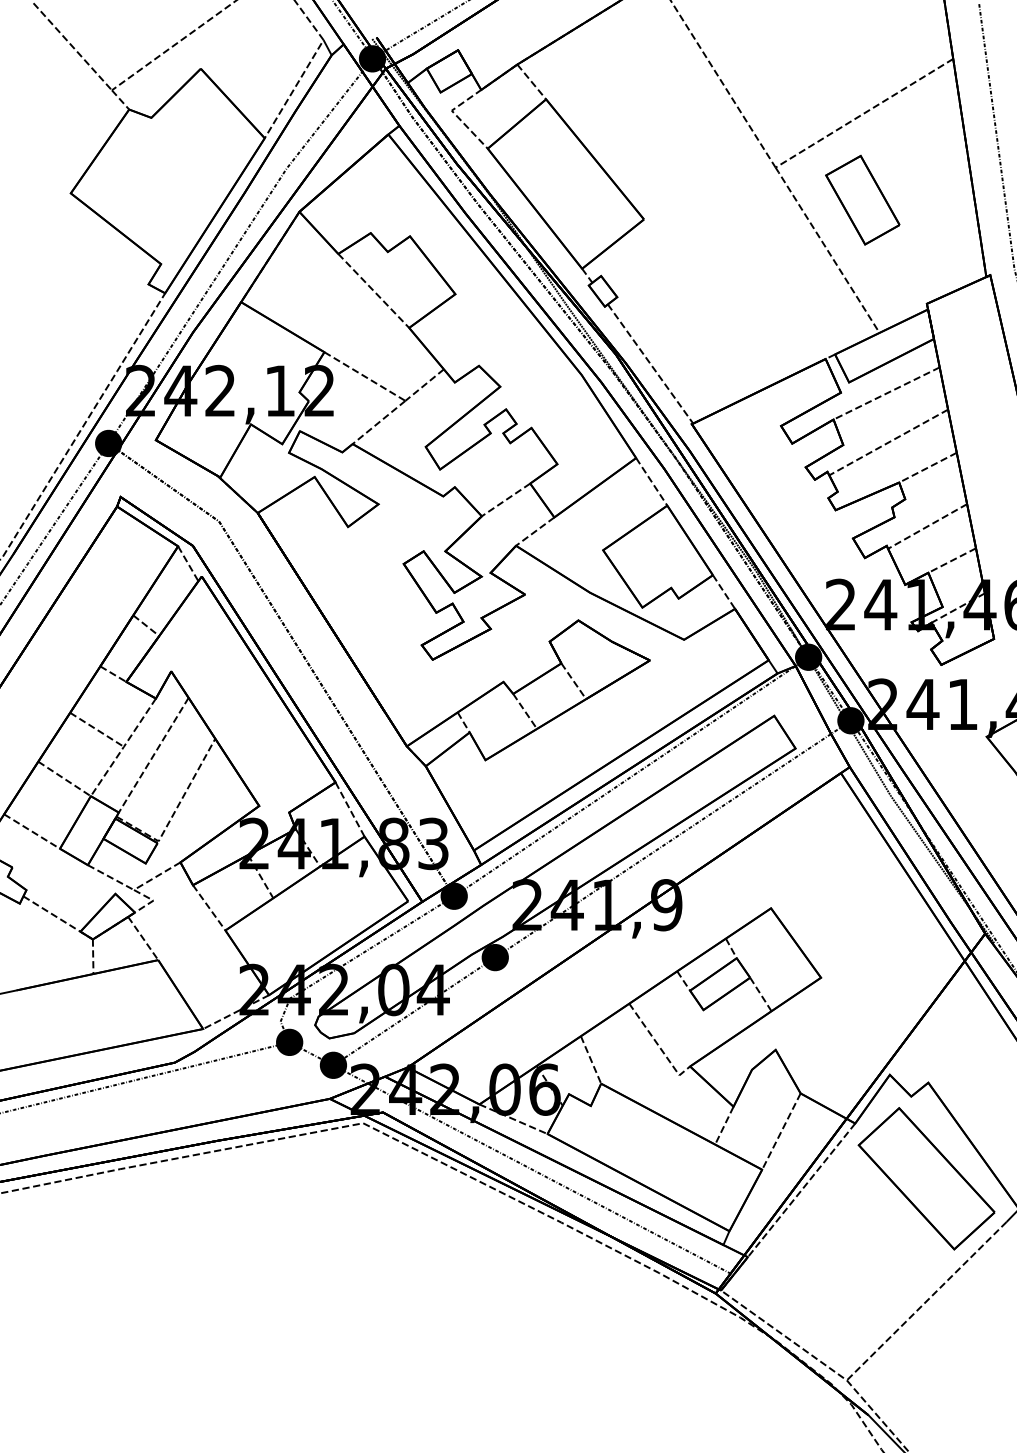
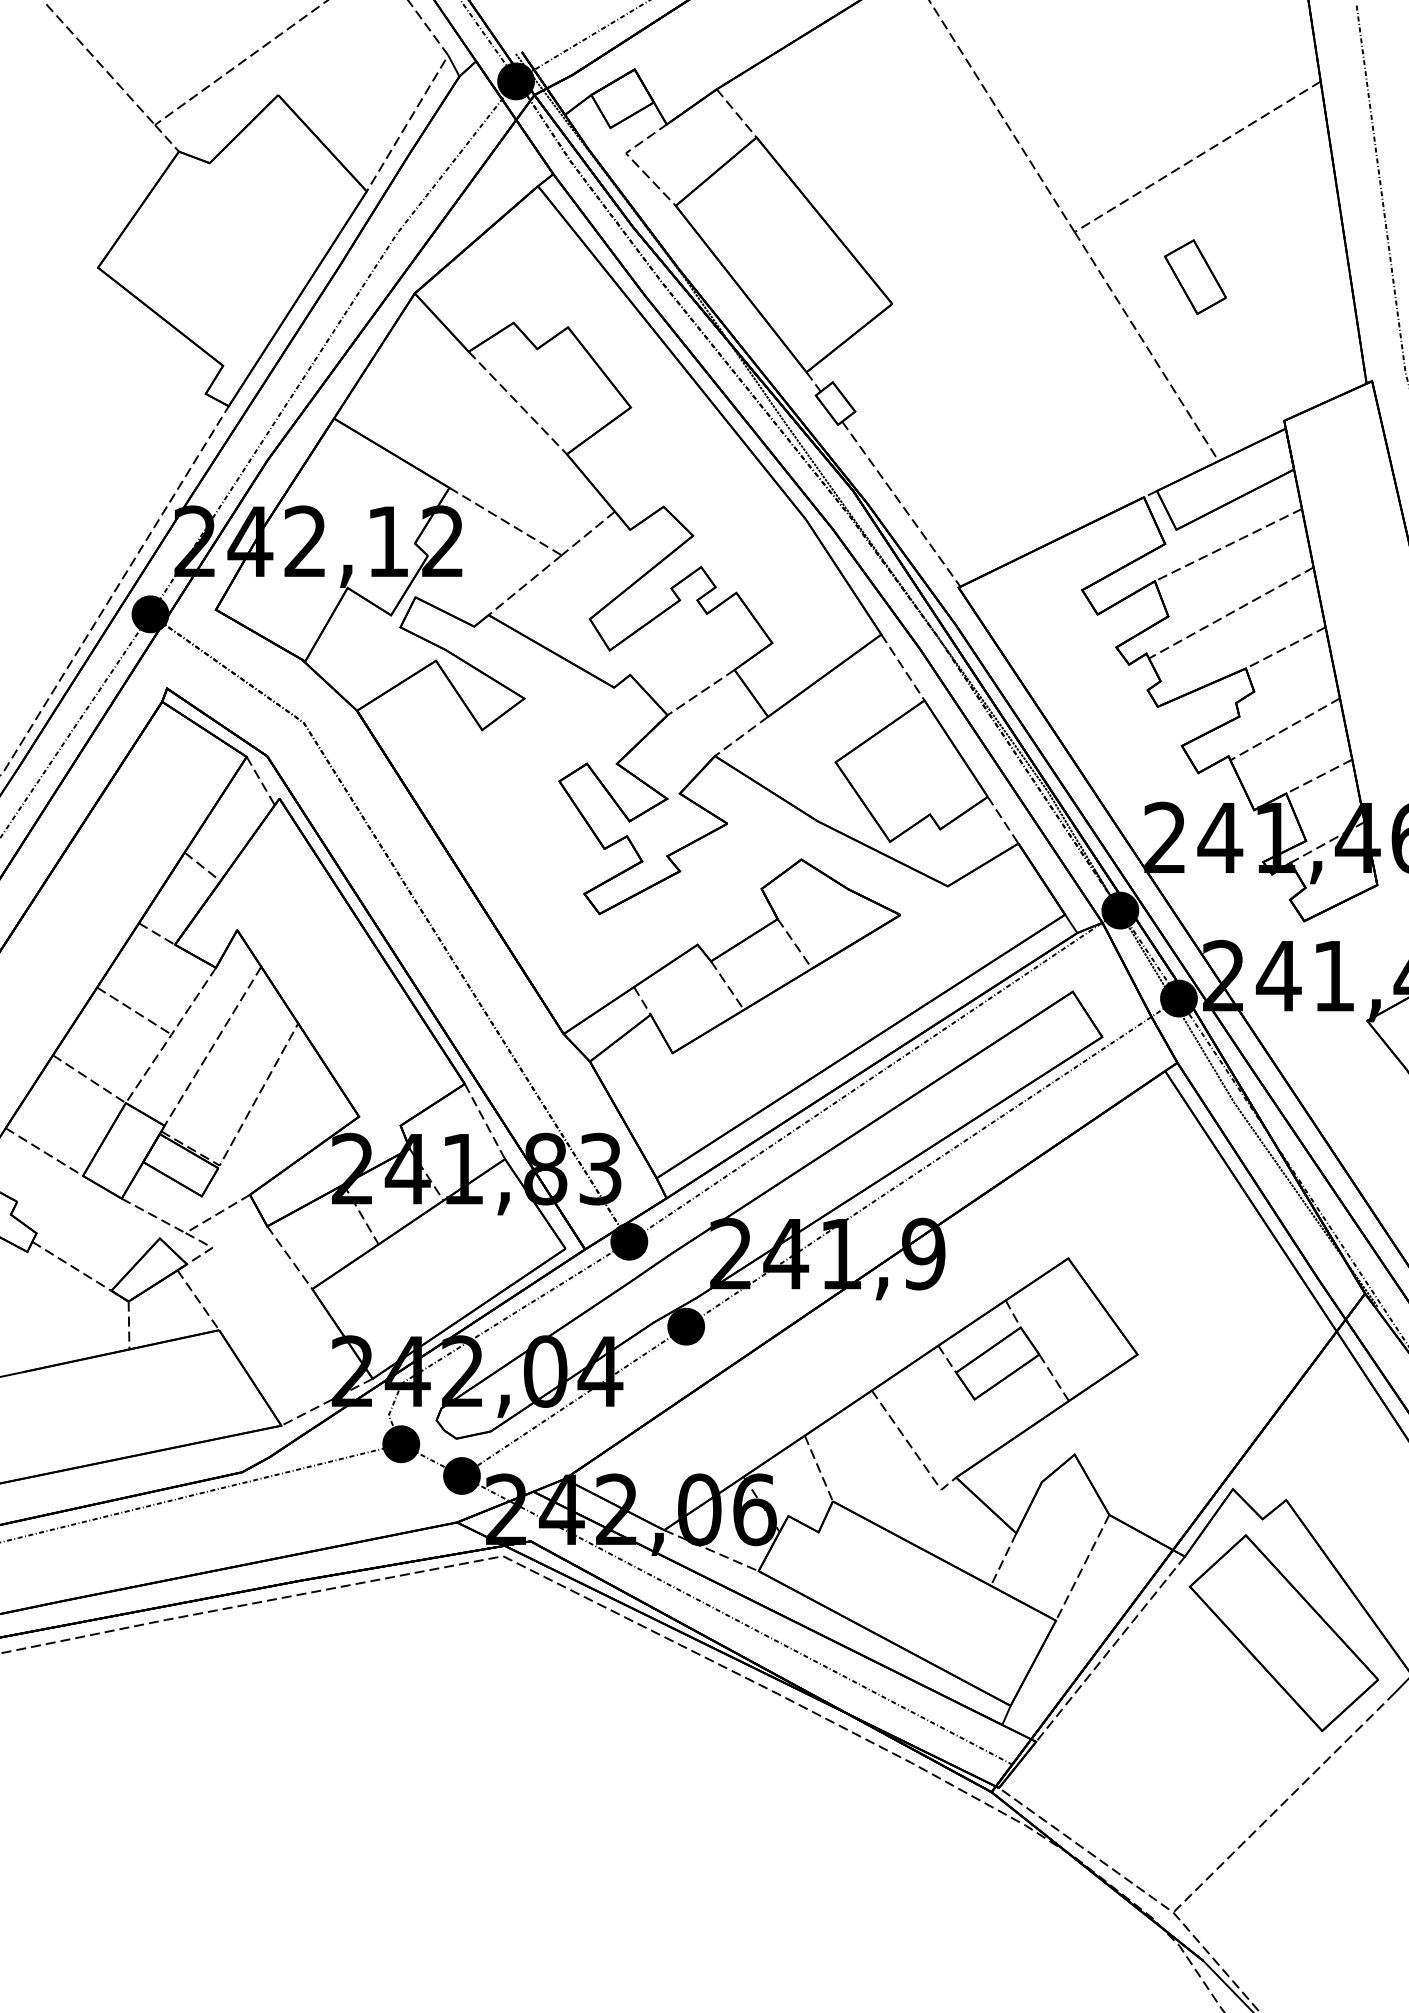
part: (862, 199) -> (1195, 276), size x0.6

